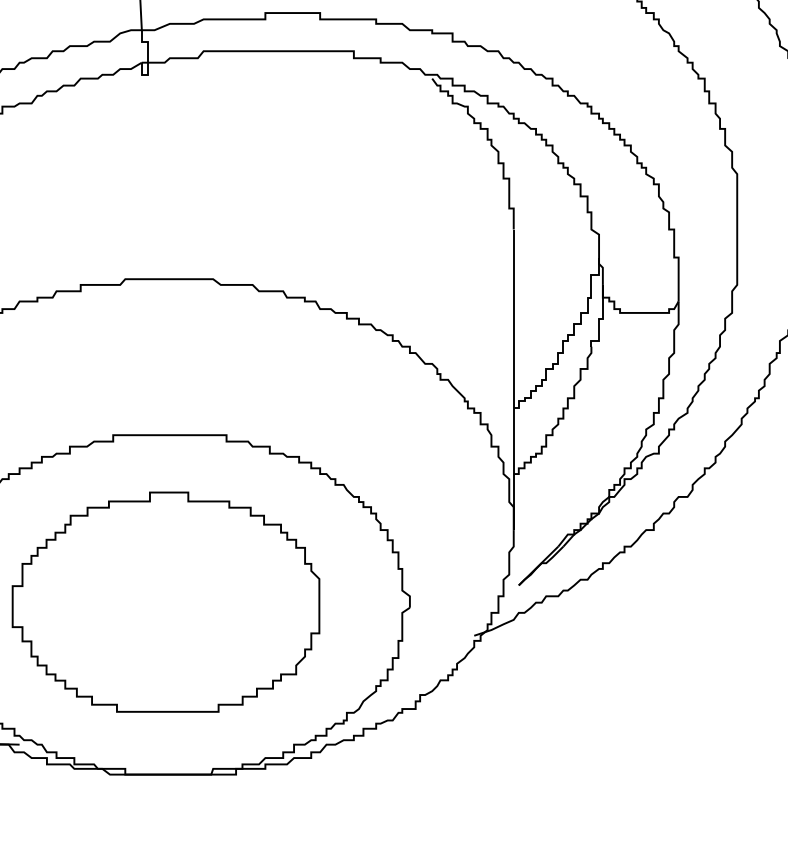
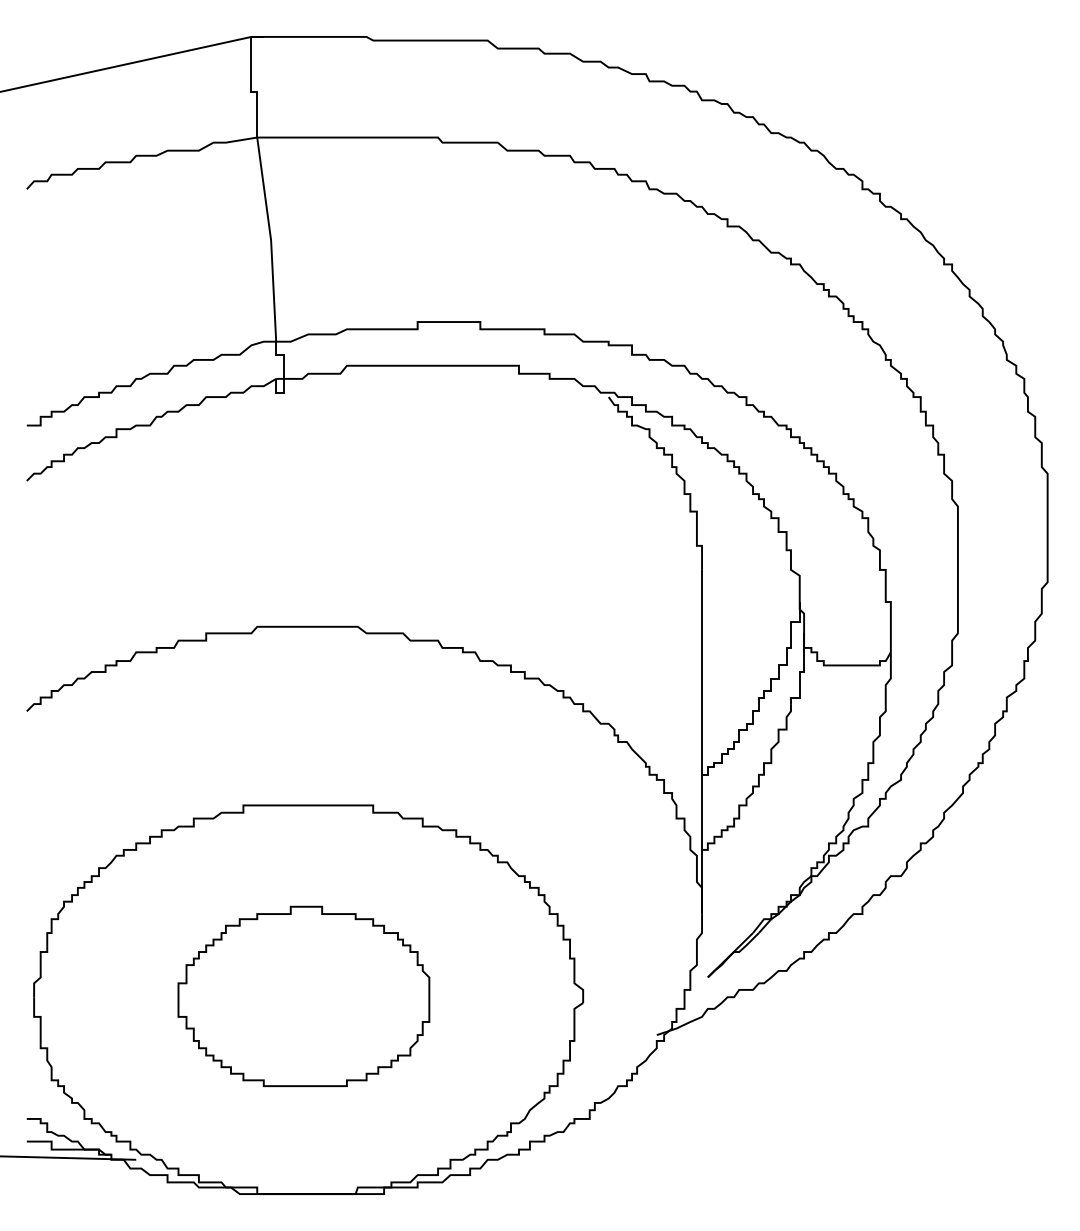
part: (165, 601) -> (303, 995), size x0.71

